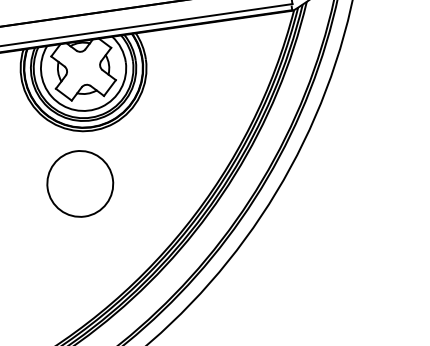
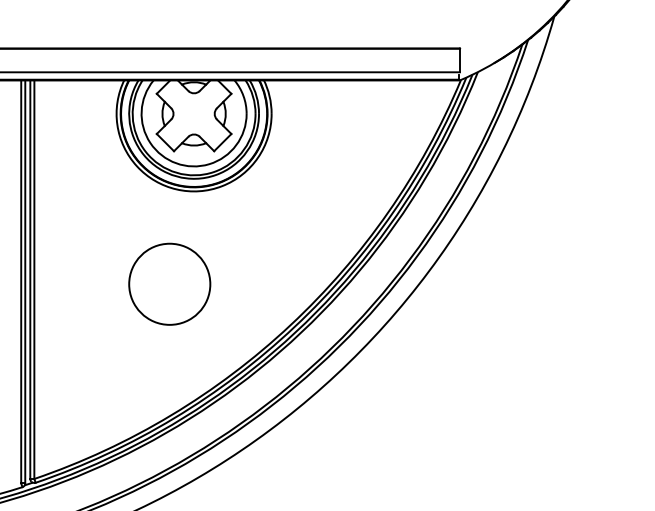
circle: (79, 183) -> (169, 283), moved

